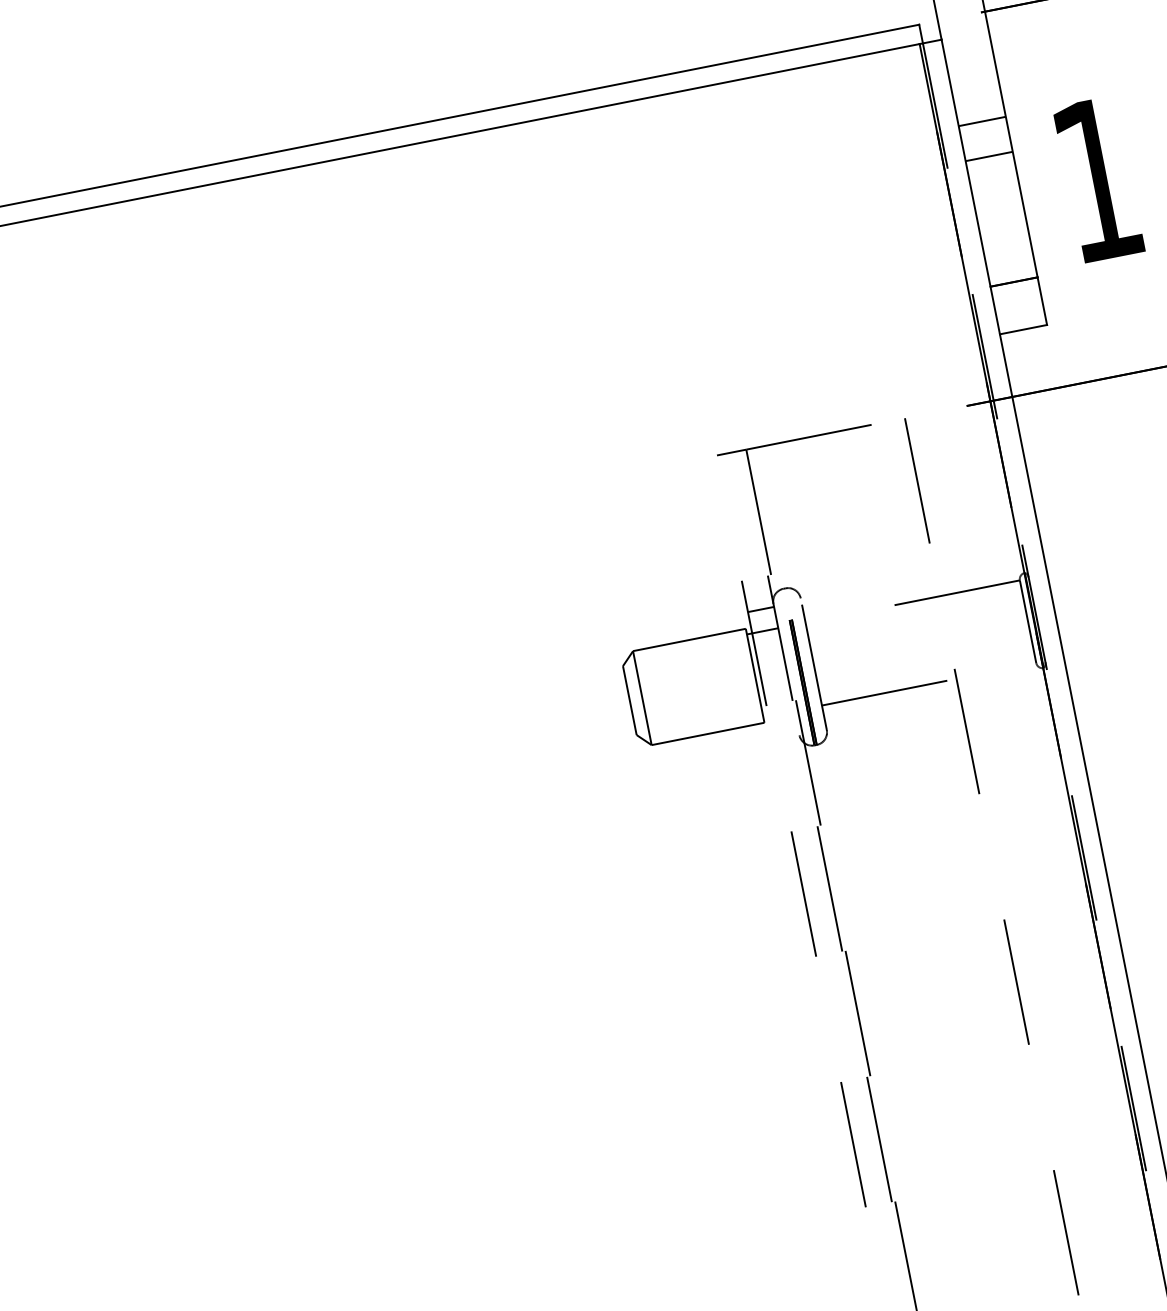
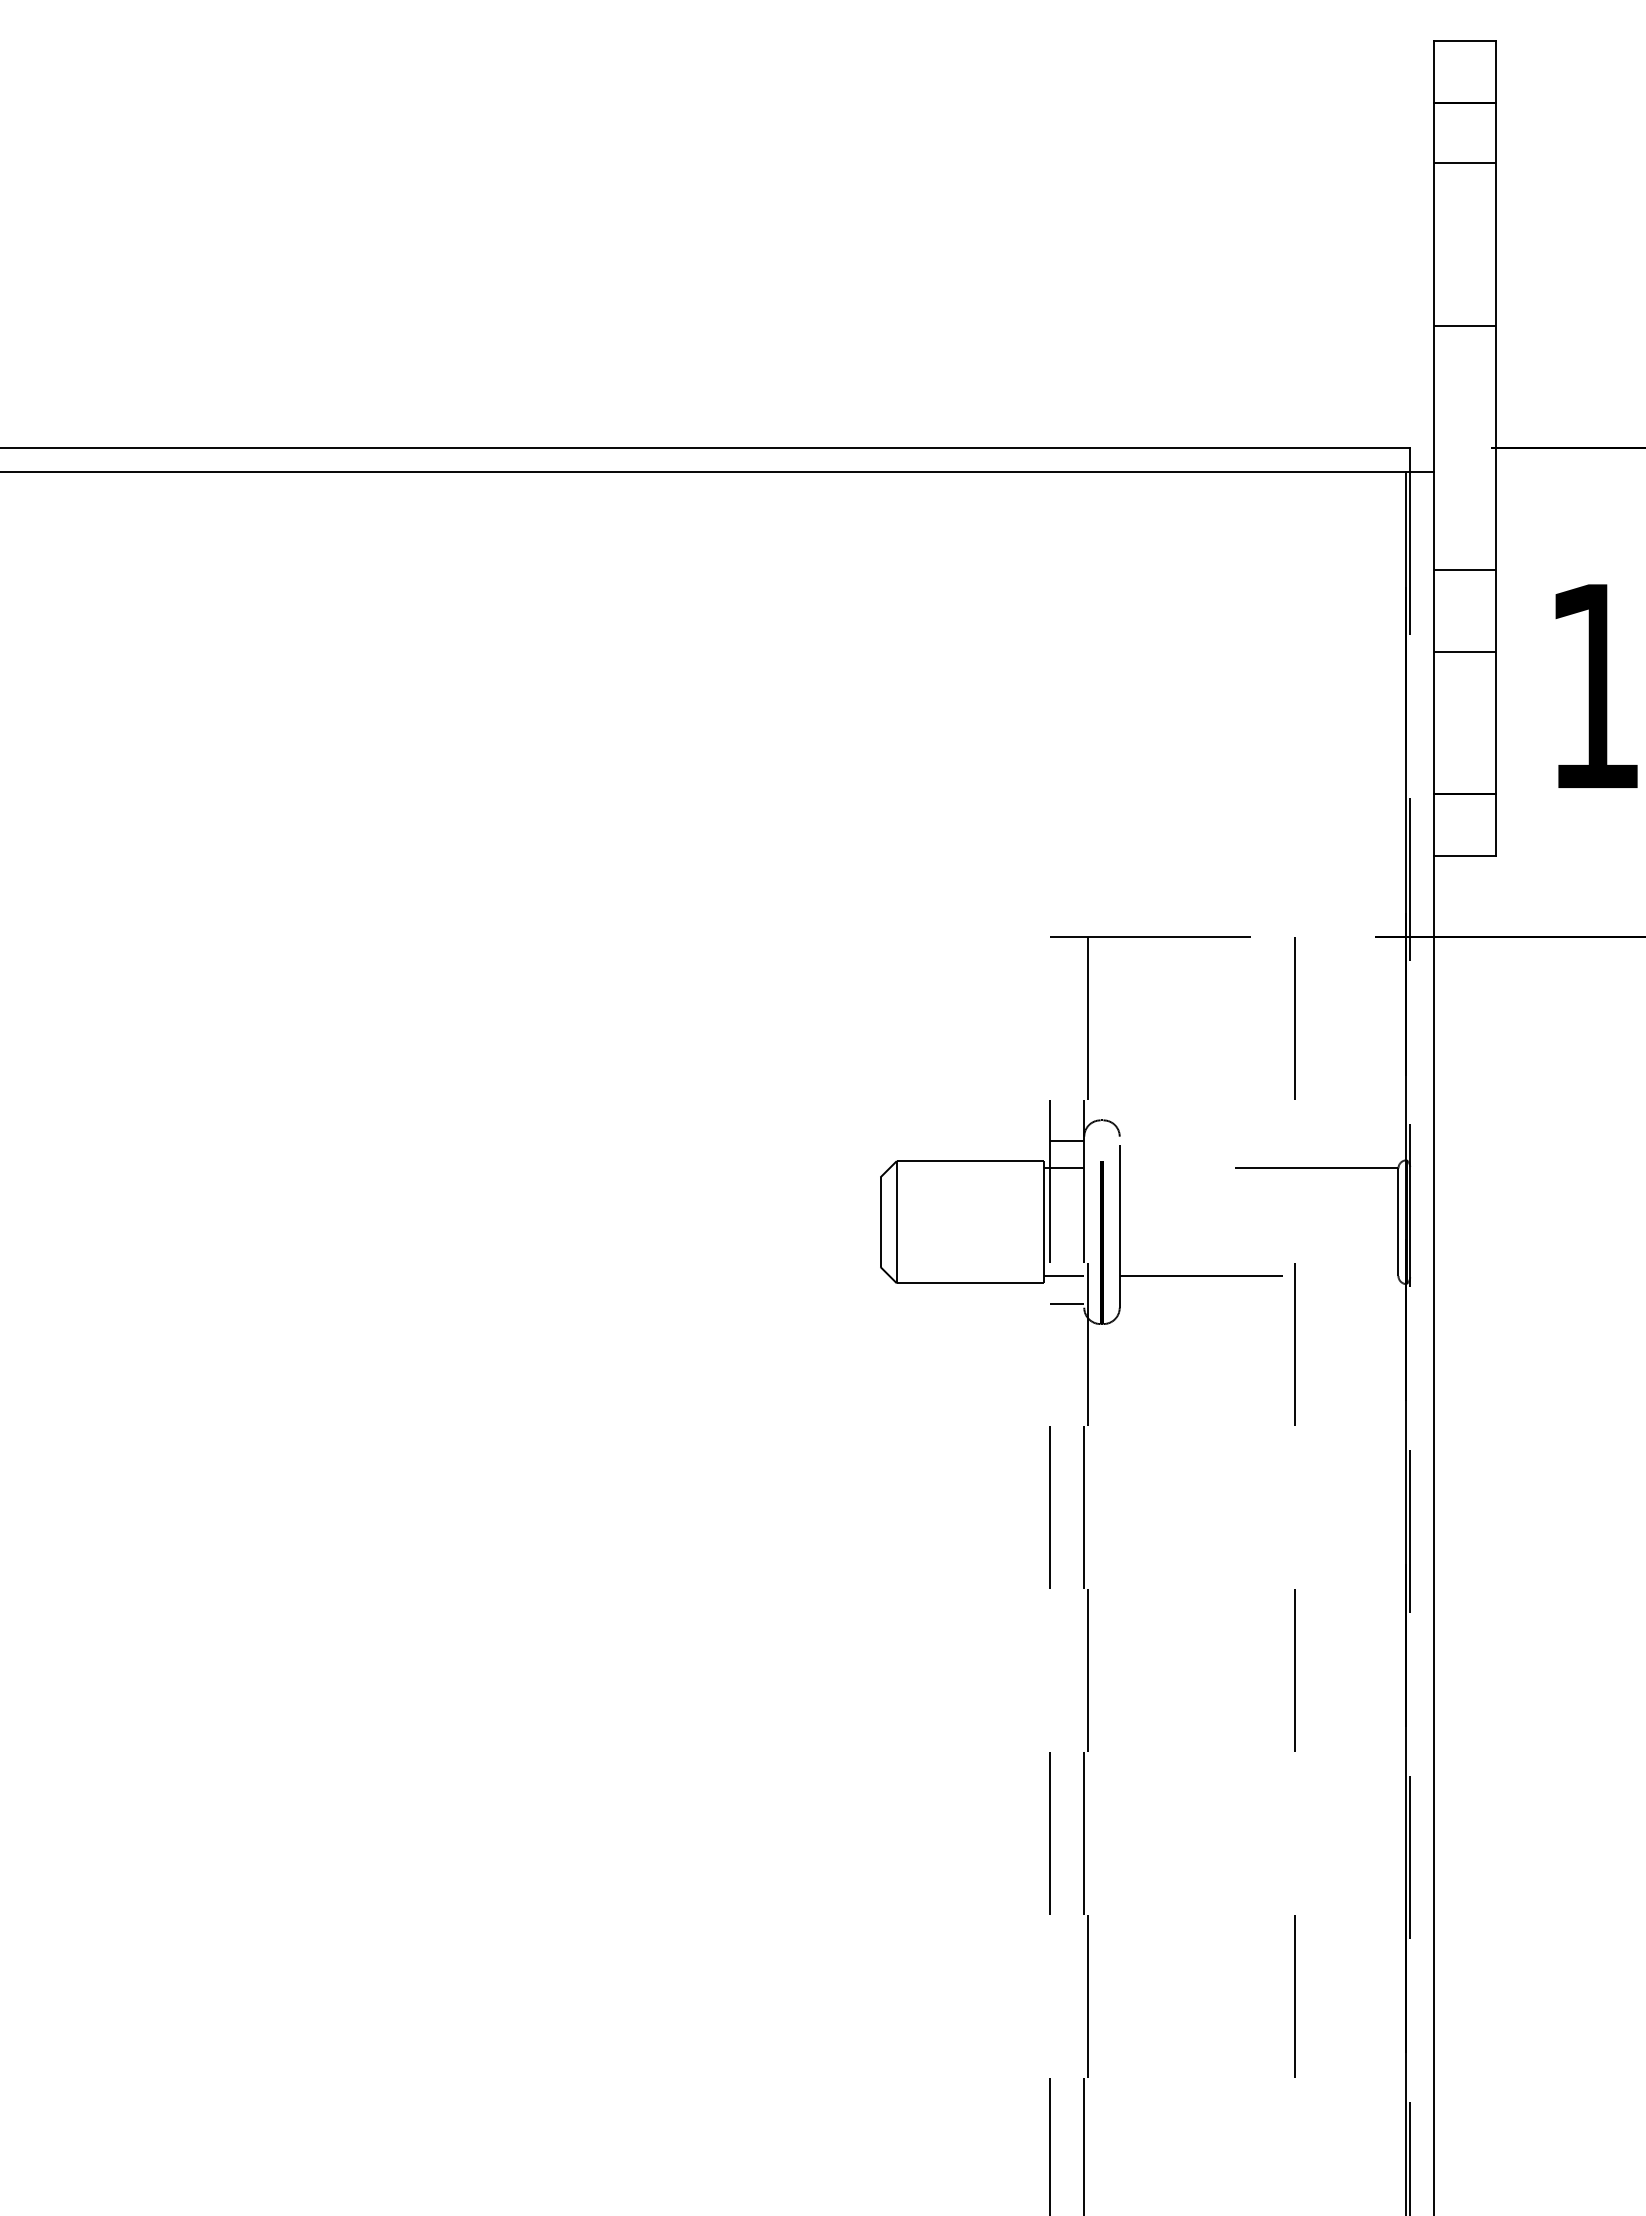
line: (981, 121) -> (1464, 651), moved
line: (988, 156) -> (1464, 570), moved
line: (778, 714) -> (1063, 1276), added
line: (785, 734) -> (1067, 1303), added

